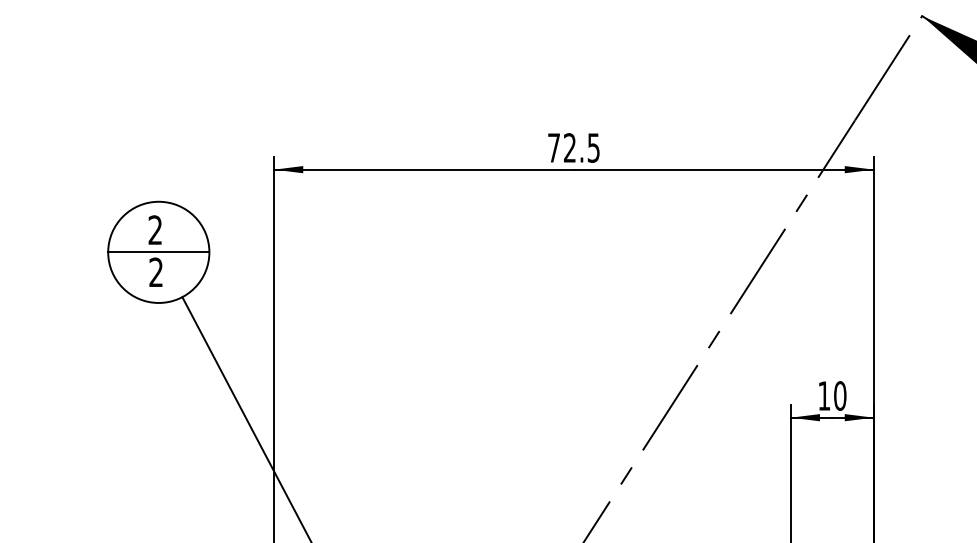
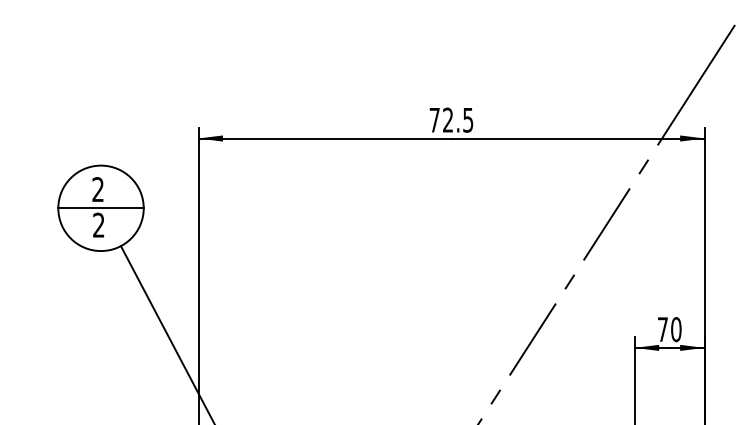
text: (824, 395) -> (663, 329), 10 -> 70

